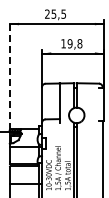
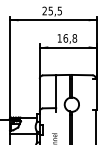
text: (69, 43) -> (65, 38), 19,8 -> 16,8
line: (9, 75) -> (9, 67), dashed -> solid

